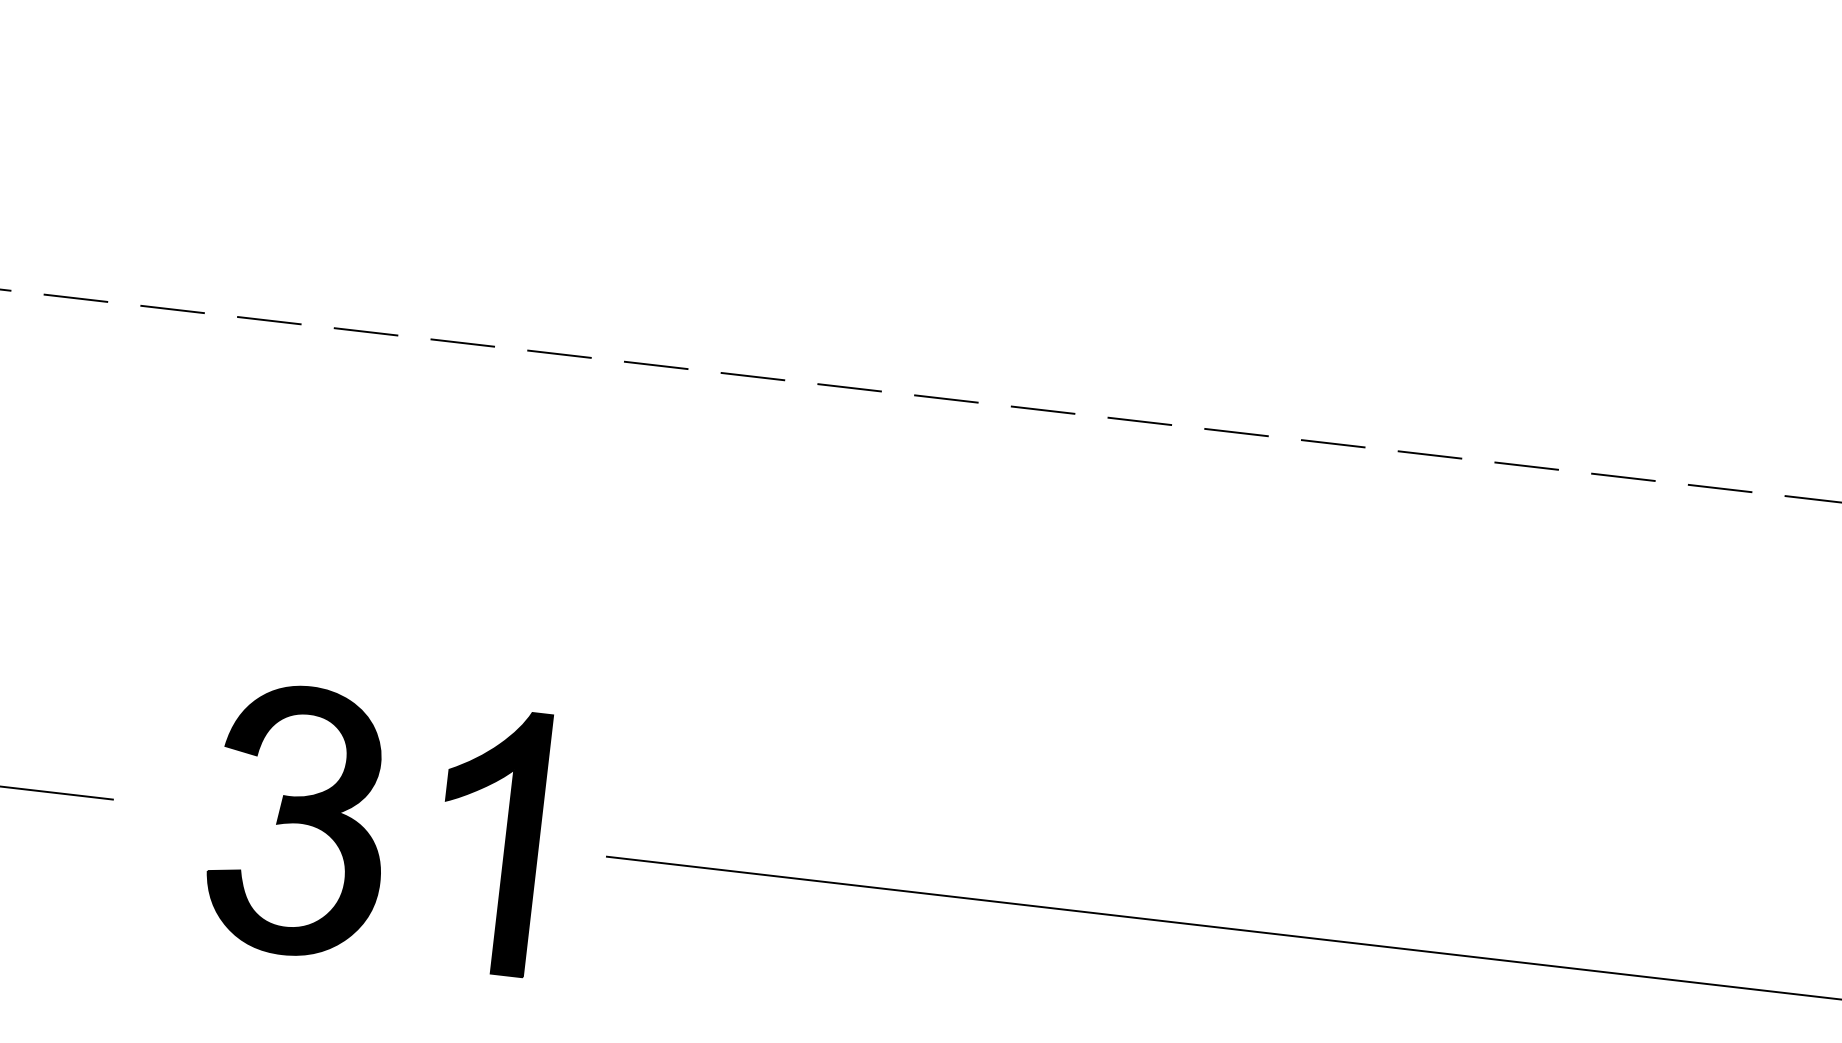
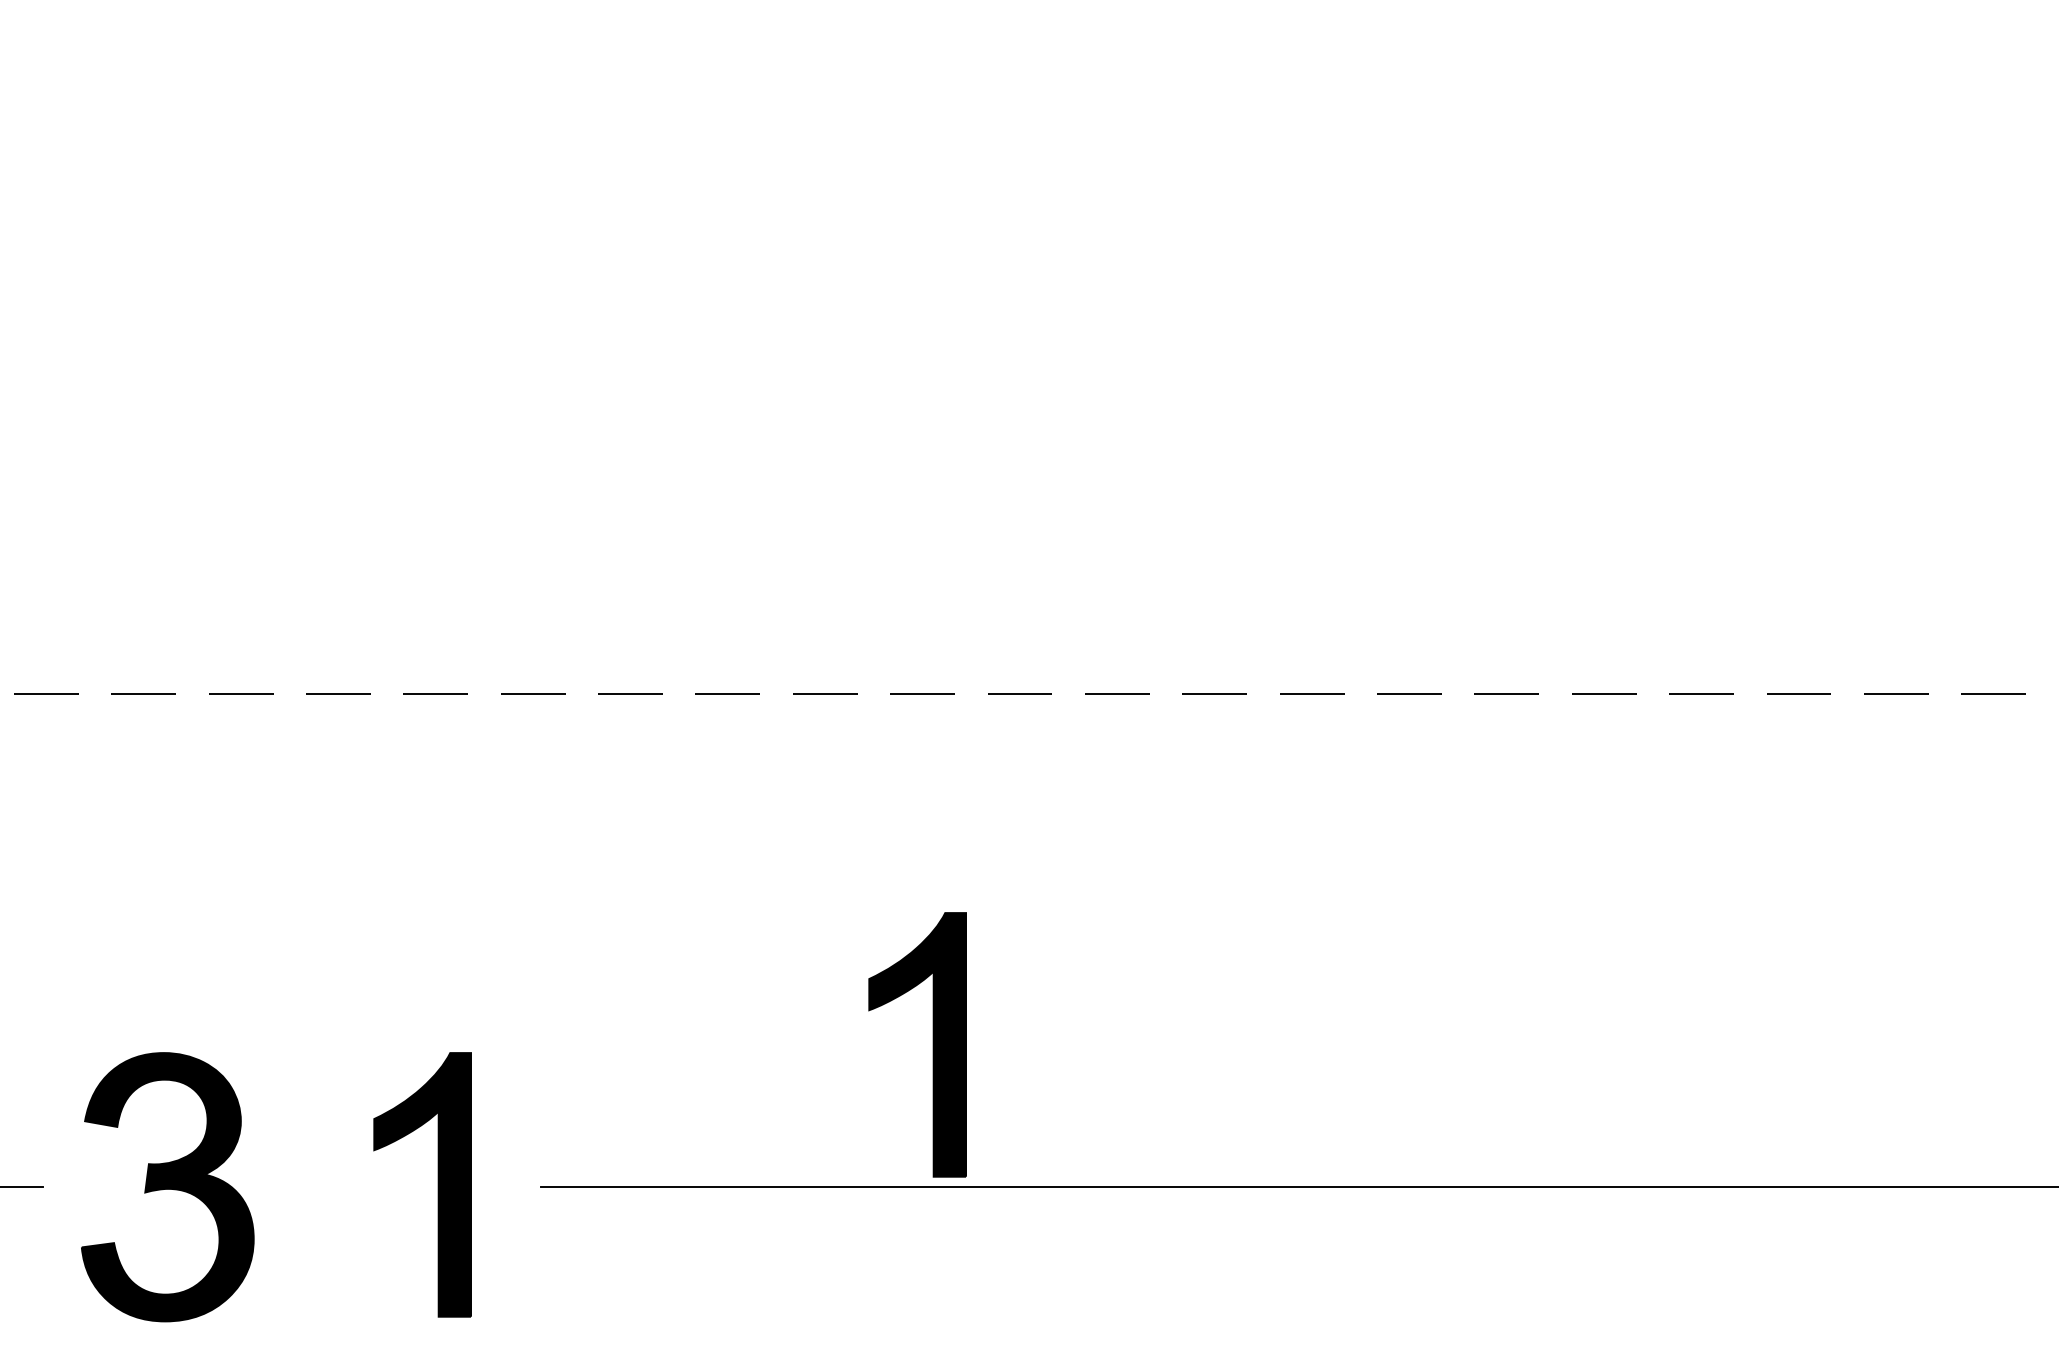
part: (1012, 759) -> (932, 1044), added
part: (299, 821) -> (167, 1187), moved

